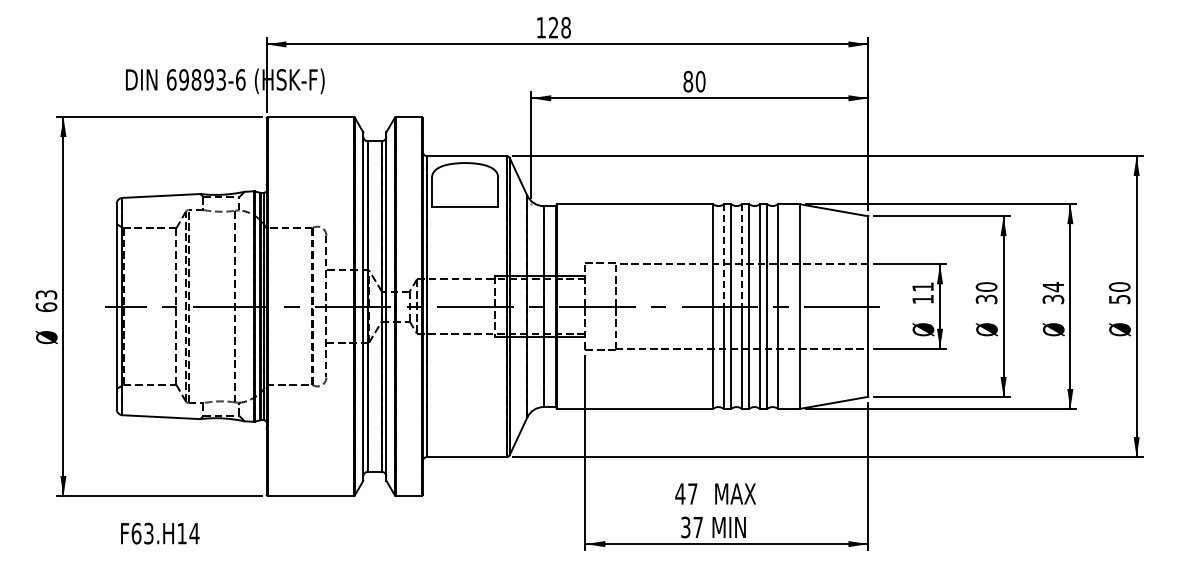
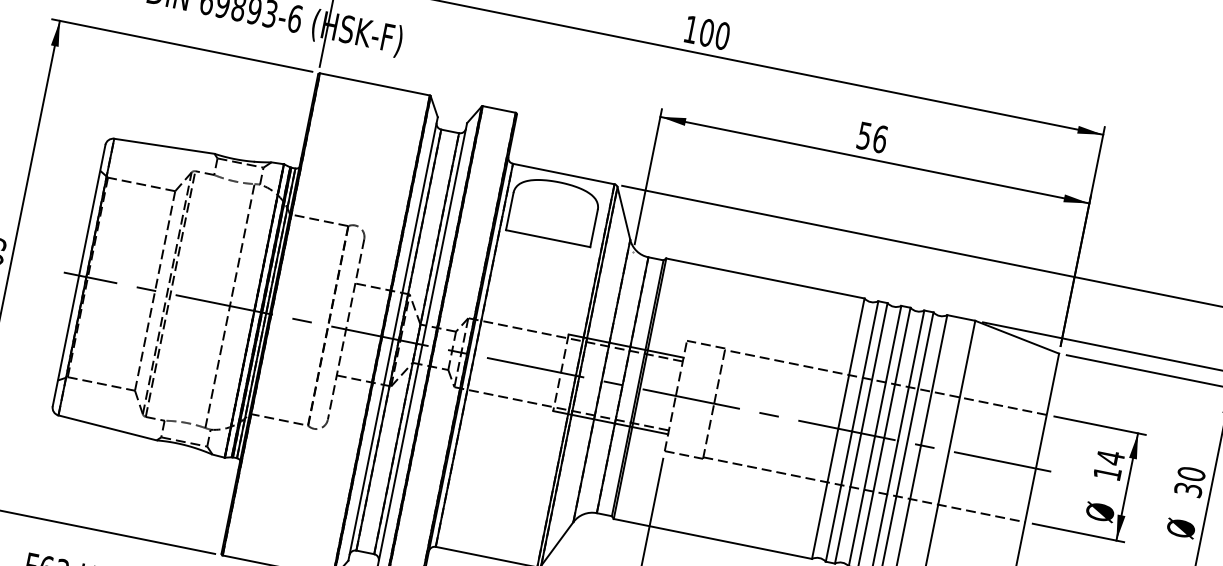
text: (559, 27) -> (714, 34), 128 -> 100
text: (694, 81) -> (872, 137), 80 -> 56
line: (723, 255) -> (864, 366), dashed -> solid
line: (741, 255) -> (887, 370), dashed -> solid
text: (922, 287) -> (1109, 458), 11 -> 14

